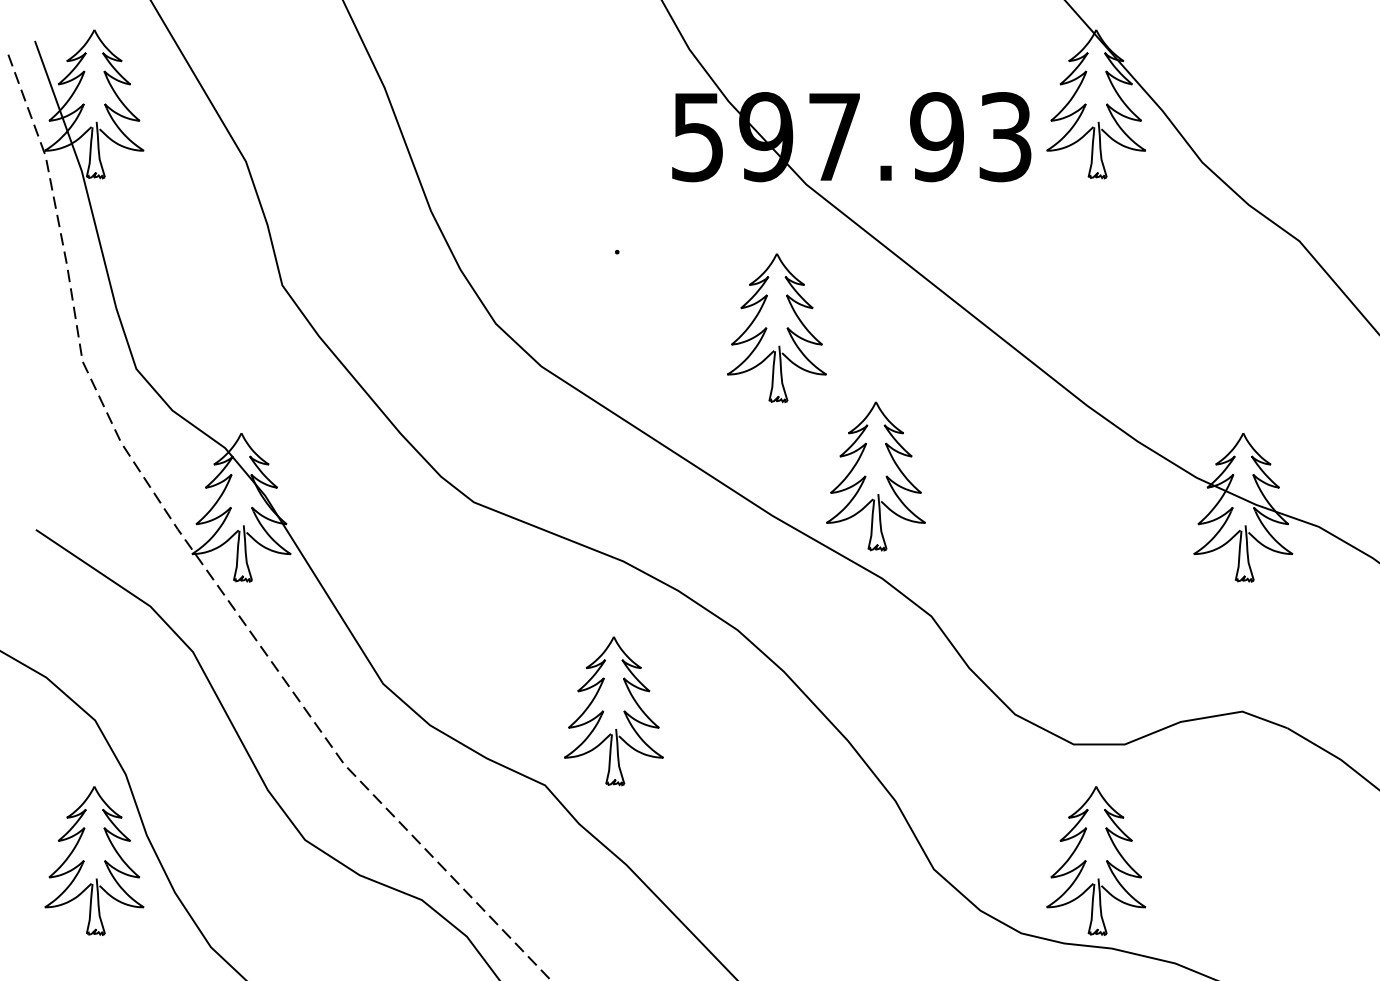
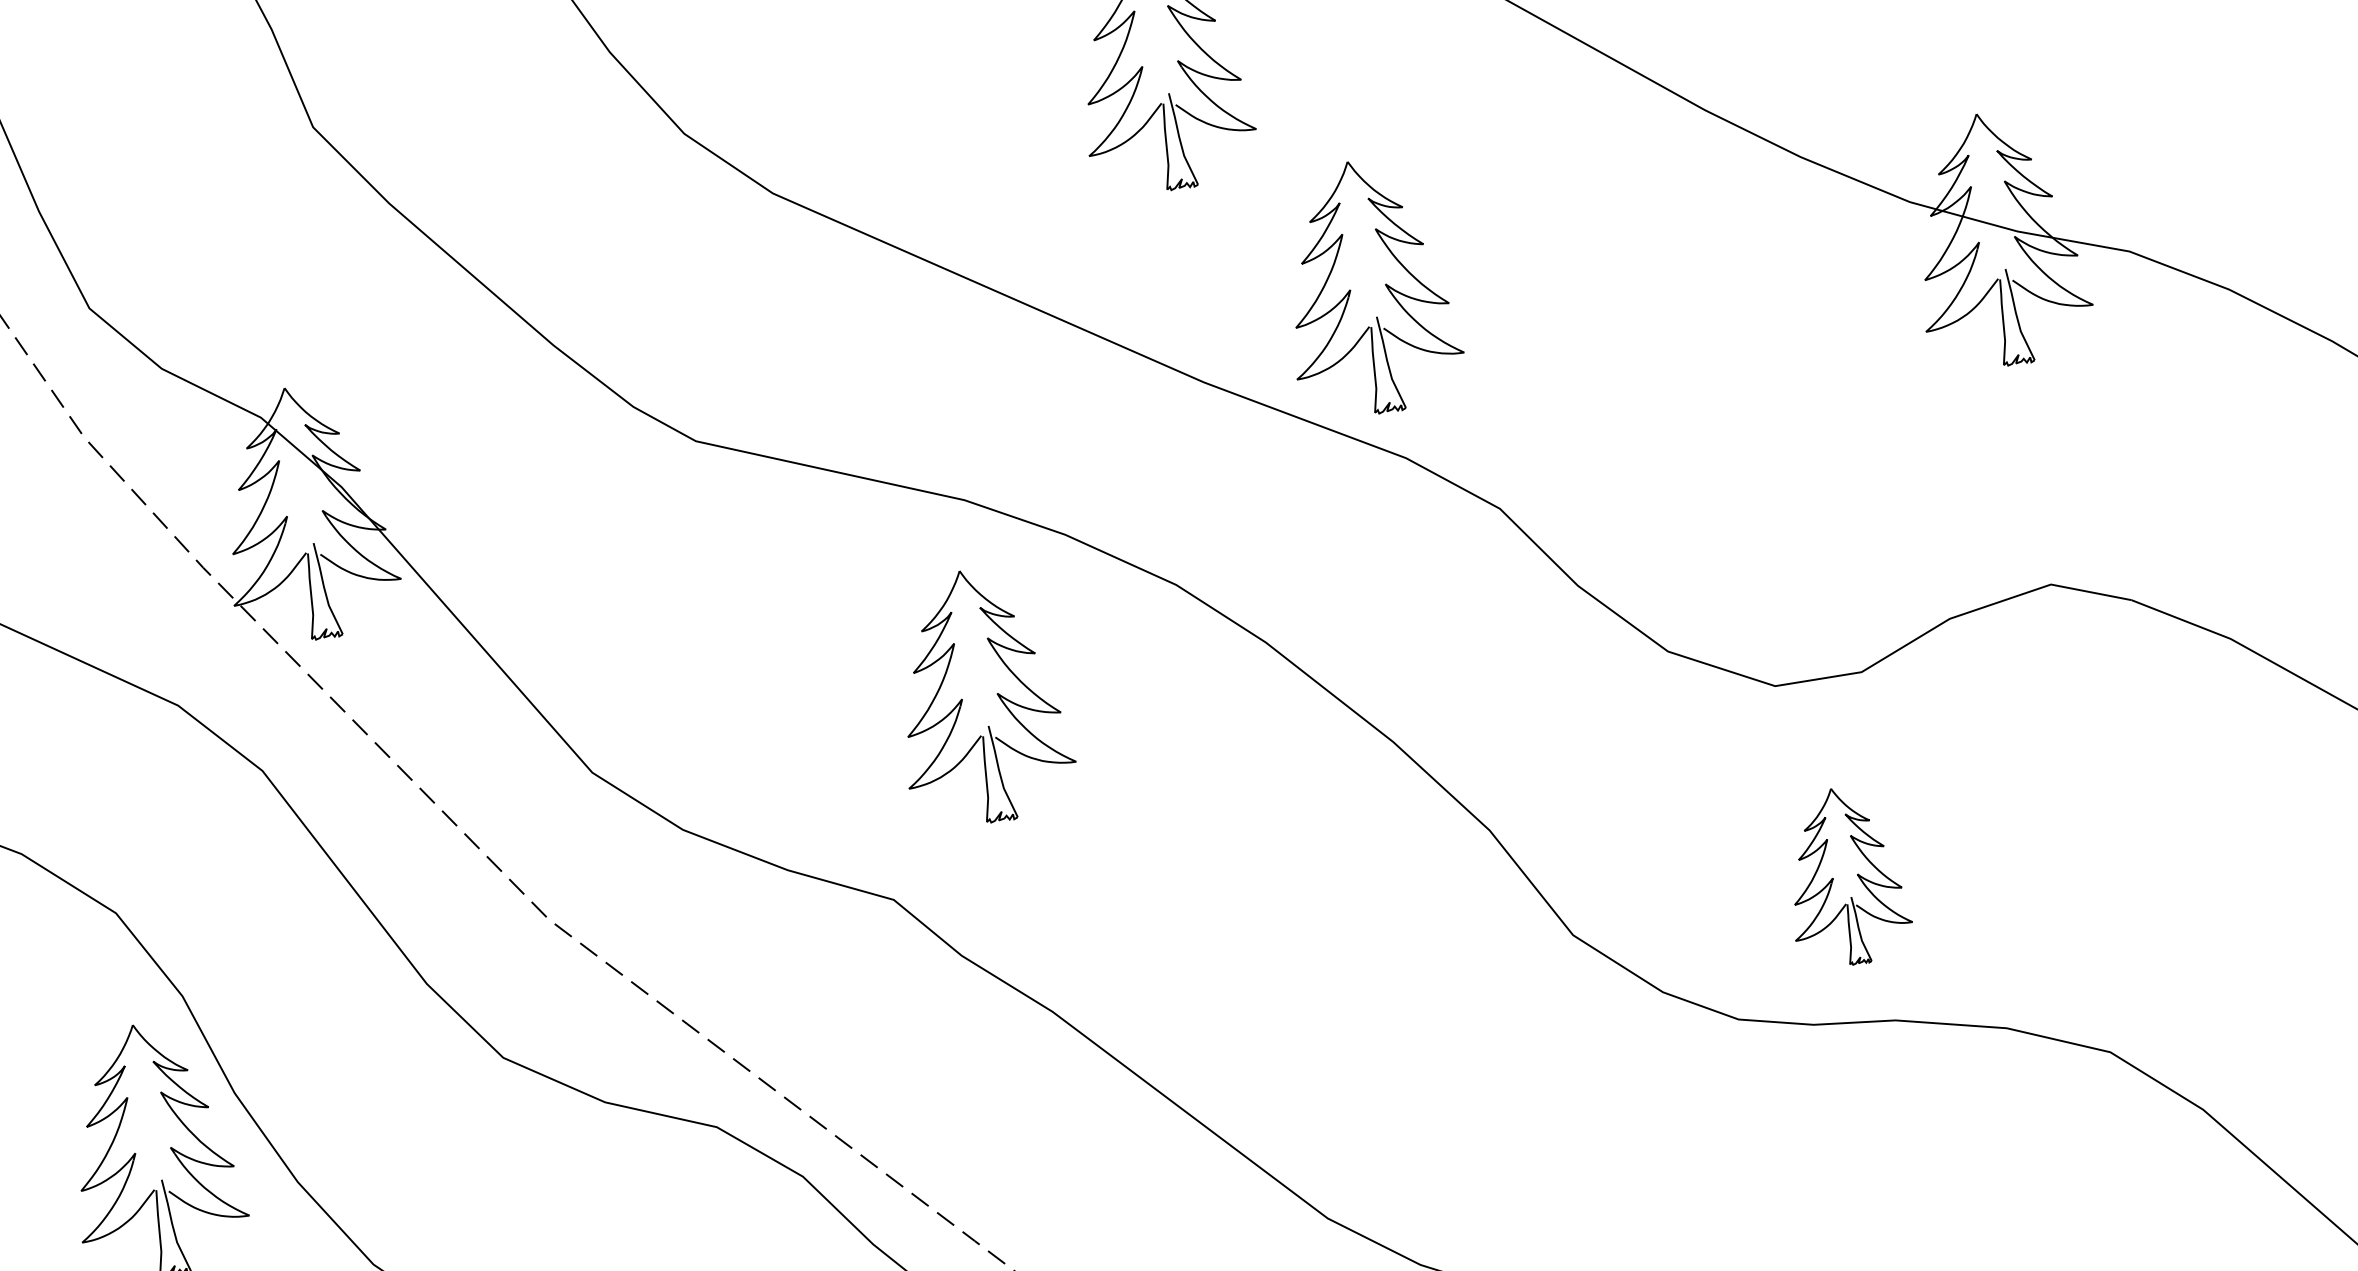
part: (613, 711) -> (979, 697), moved
part: (1096, 860) -> (1845, 875), size x0.7

